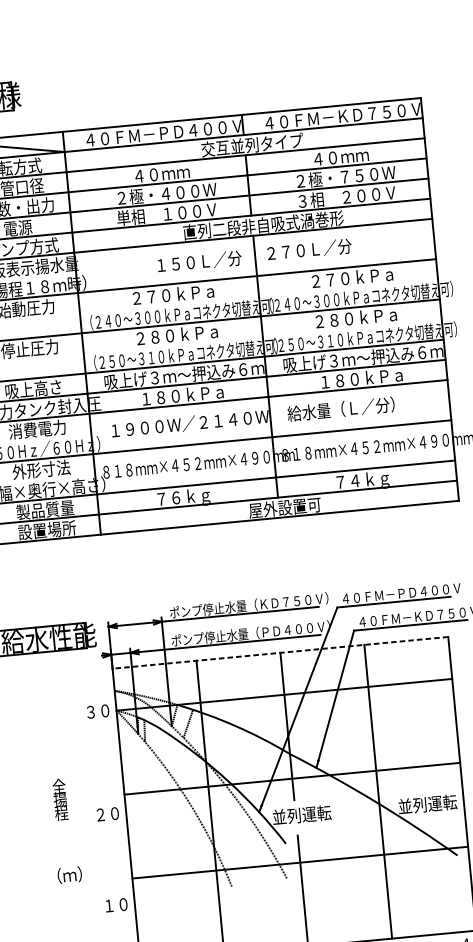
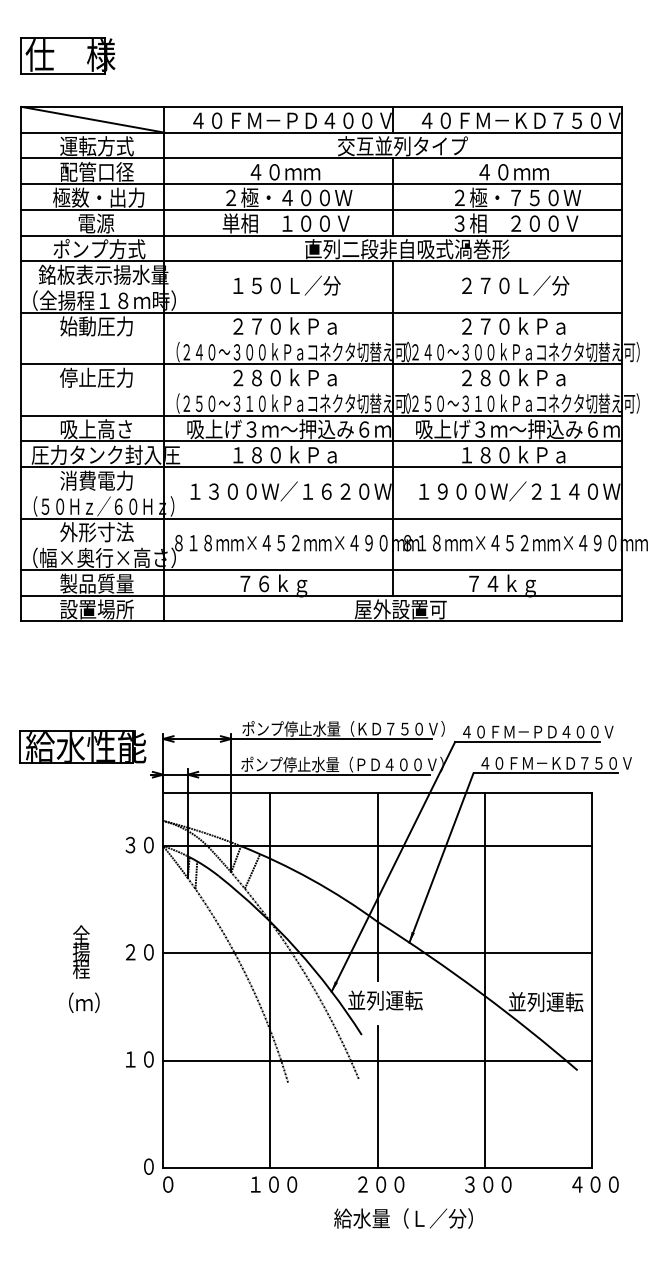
text: (309, 249) -> (515, 285), moved
text: (199, 261) -> (286, 285), moved
text: (367, 406) -> (517, 491), 給水量（Ｌ／分） -> １９００Ｗ／２１４０Ｗ
text: (181, 424) -> (279, 491), １９００Ｗ／２１４０Ｗ -> １３００Ｗ／１６２０Ｗ
line: (280, 652) -> (377, 792), dashed -> solid
text: (107, 814) -> (139, 952), moved
text: (69, 874) -> (84, 1002), moved
text: (116, 905) -> (139, 1059), moved

